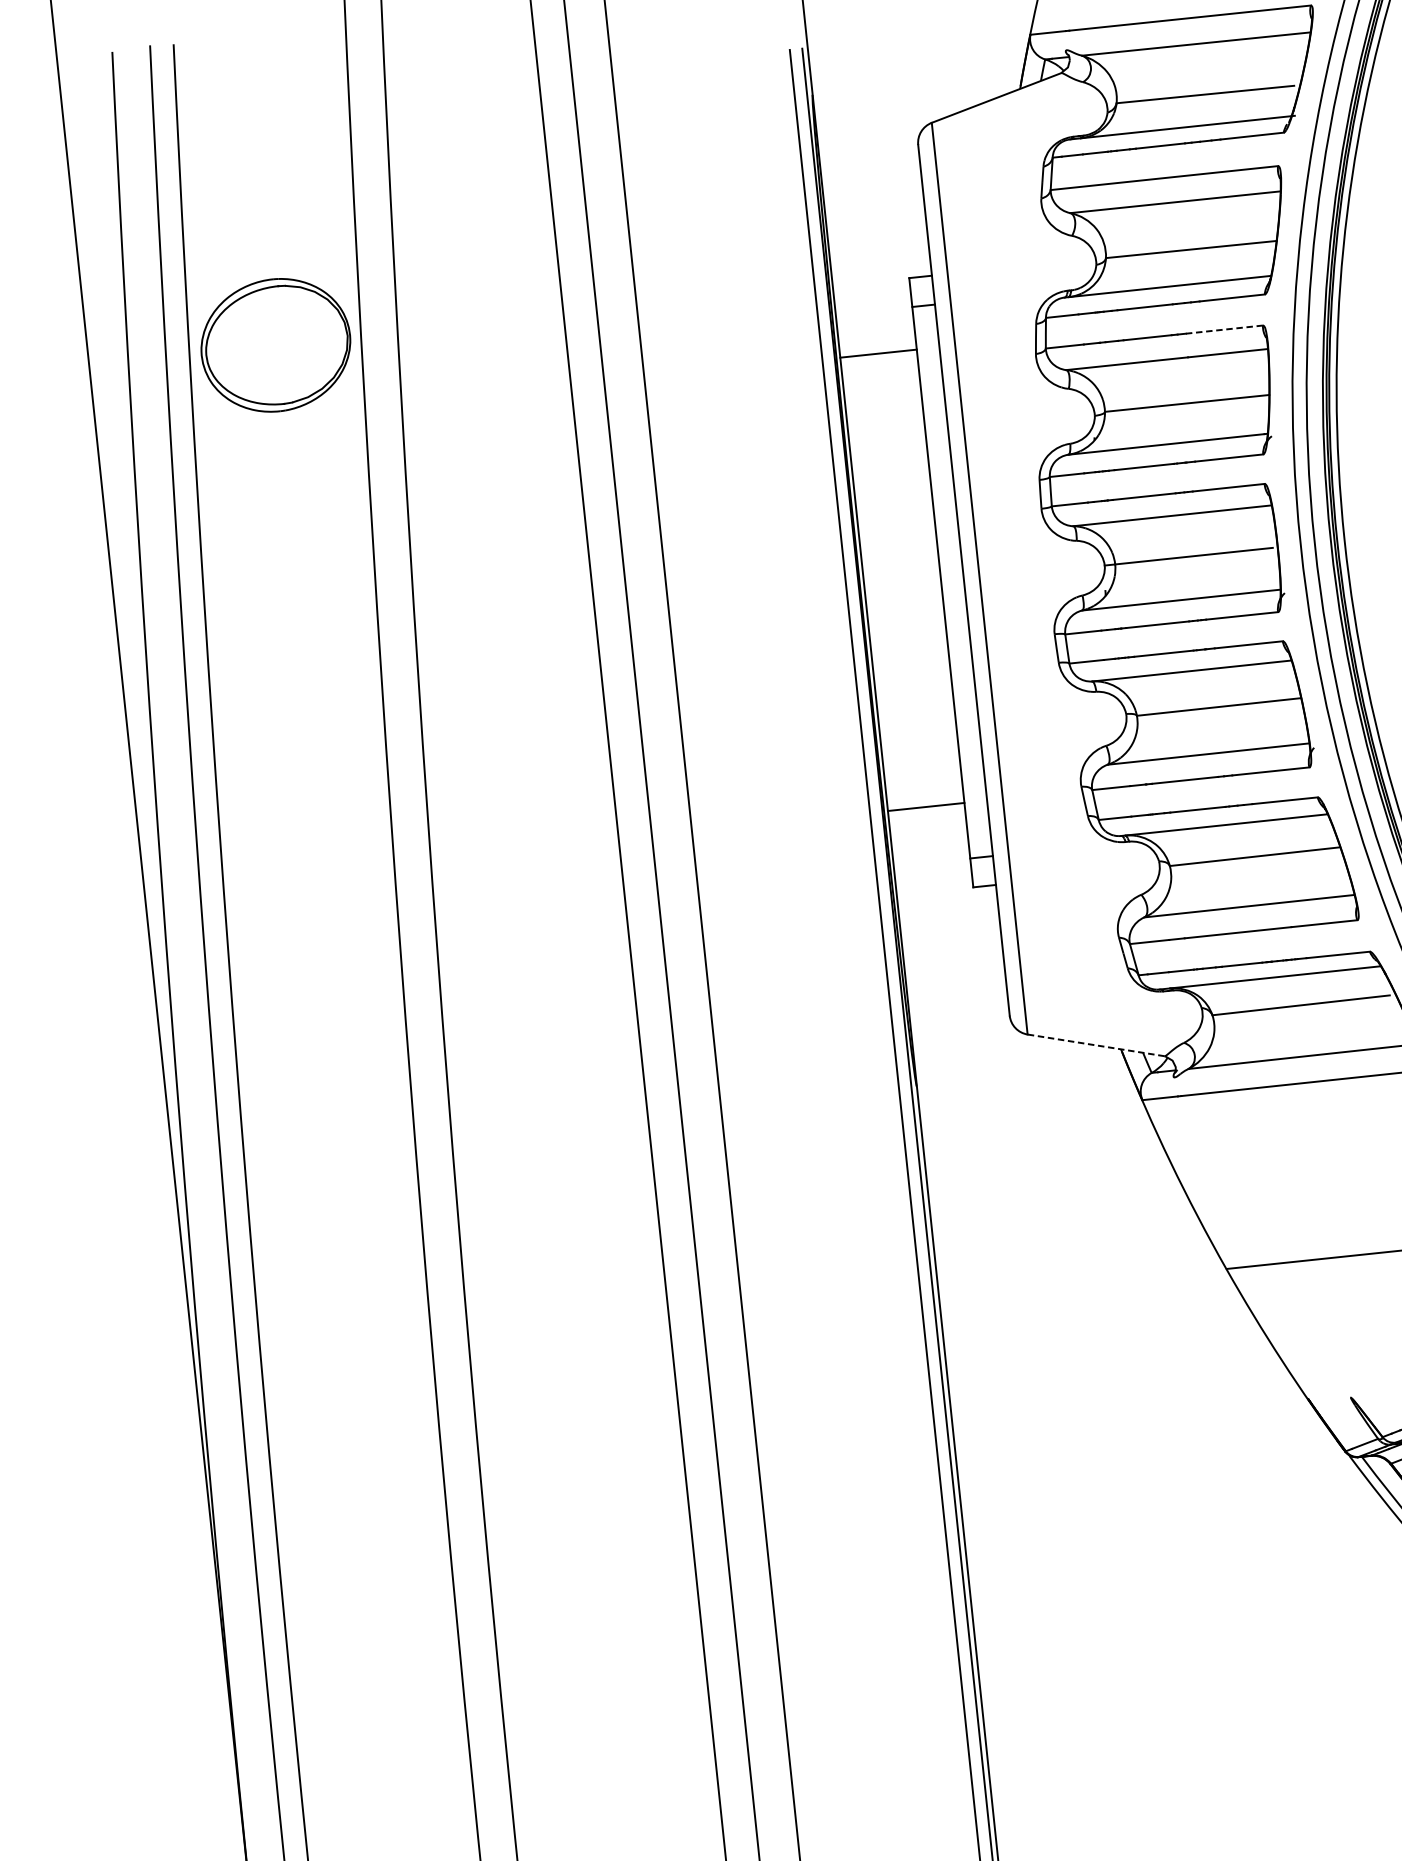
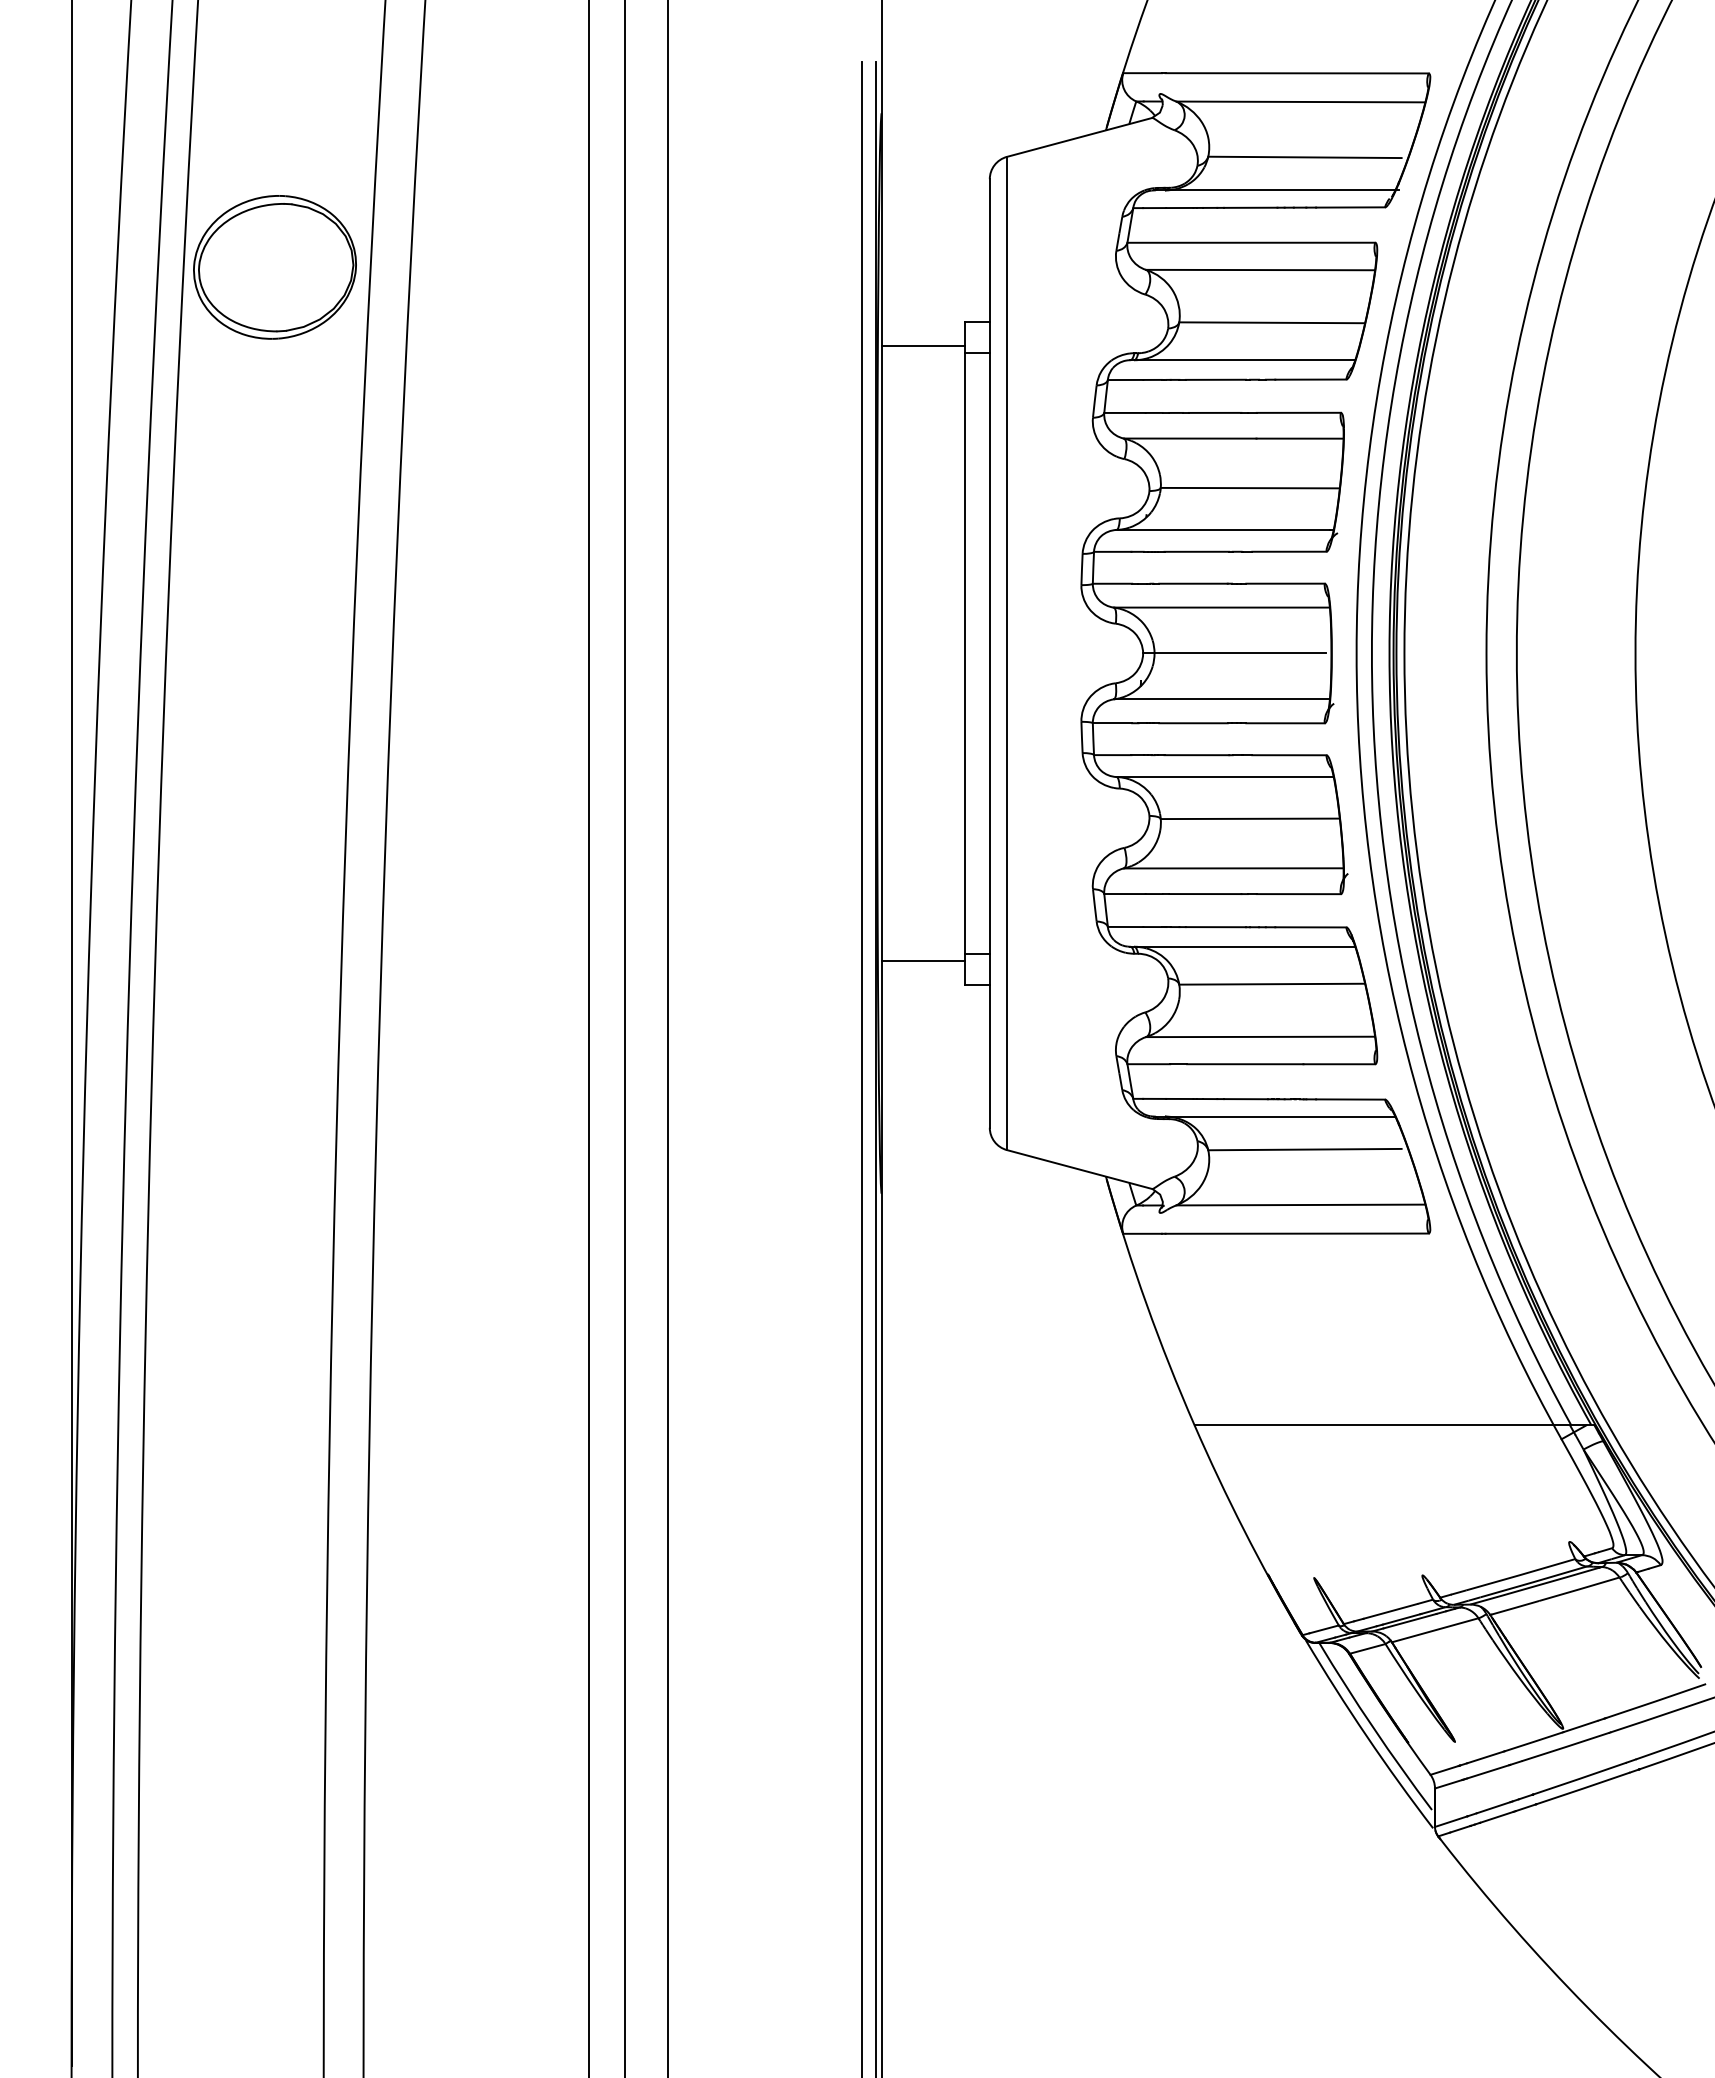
line: (1224, 329) -> (1298, 412), dashed -> solid
part: (275, 345) -> (274, 267), moved
line: (878, 353) -> (923, 345), moved
line: (926, 807) -> (923, 961), moved
line: (1095, 1045) -> (1078, 1169), dashed -> solid

